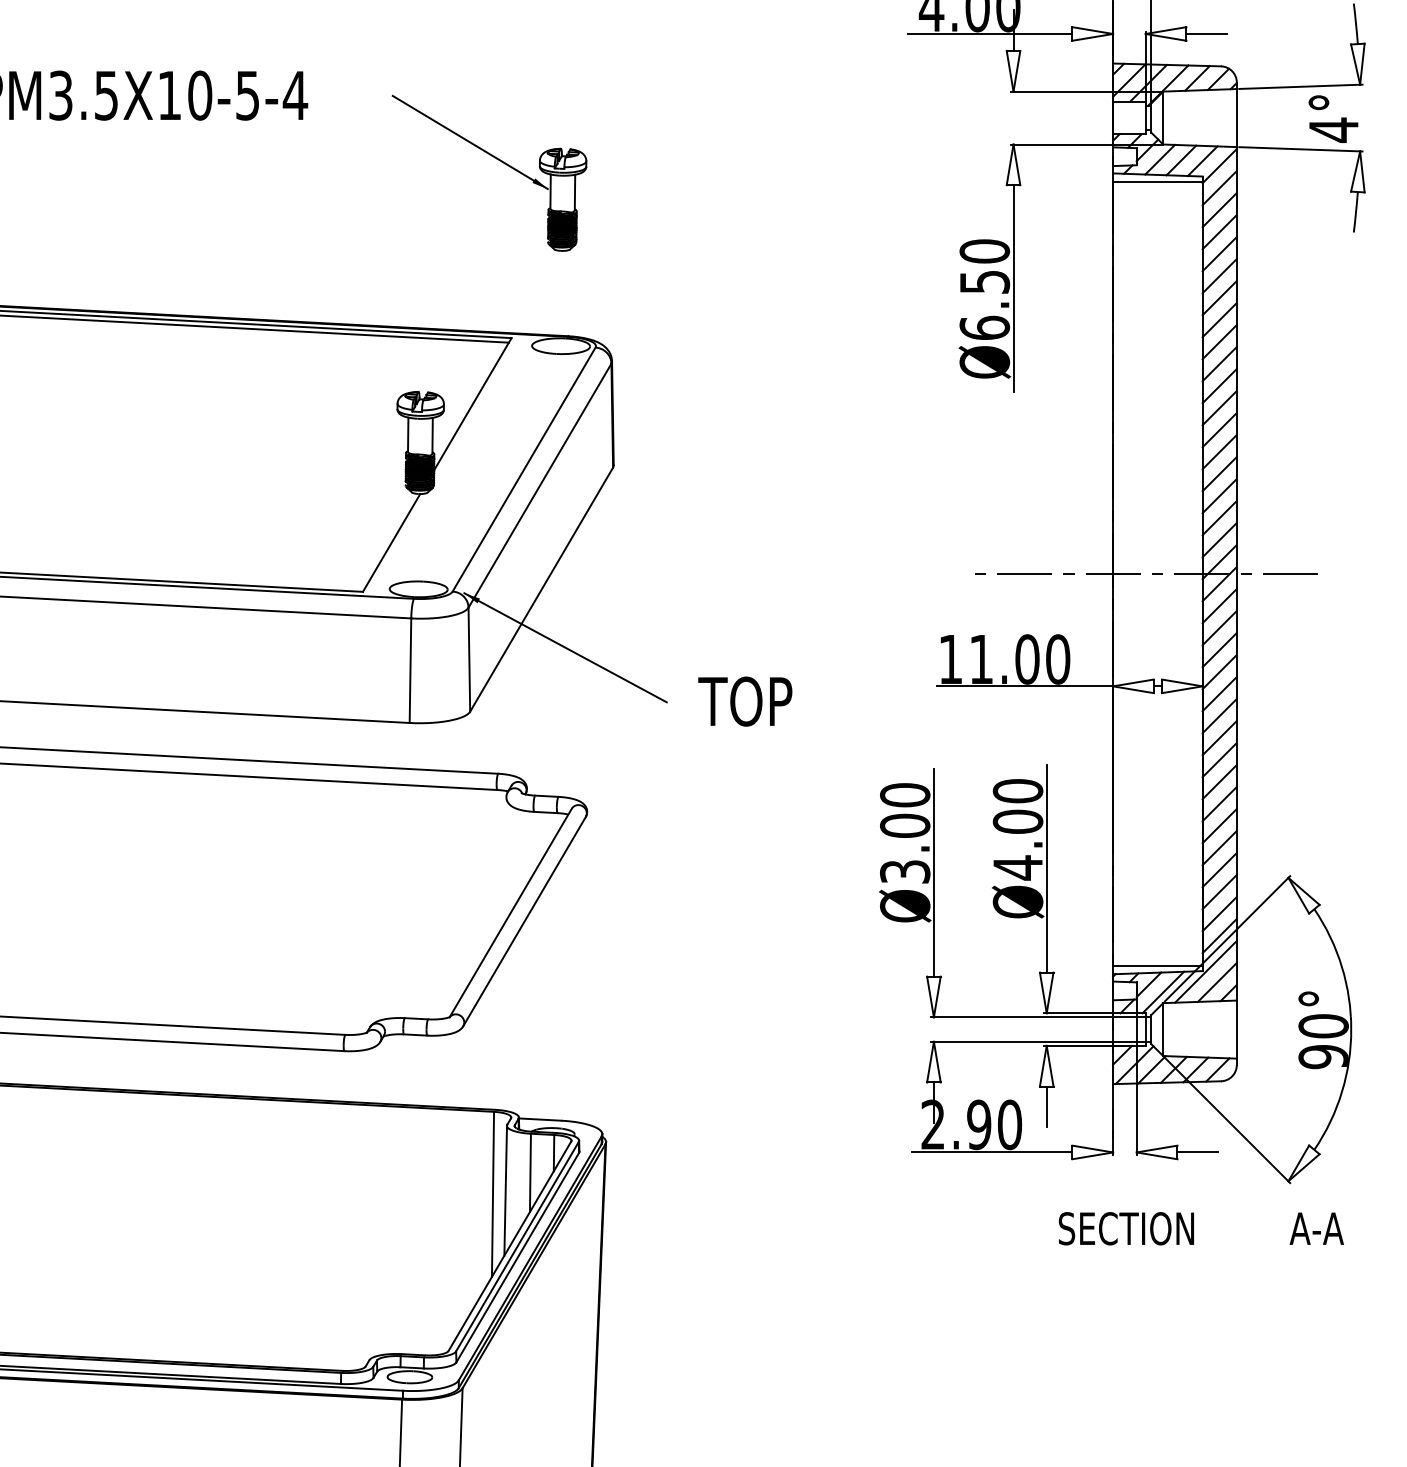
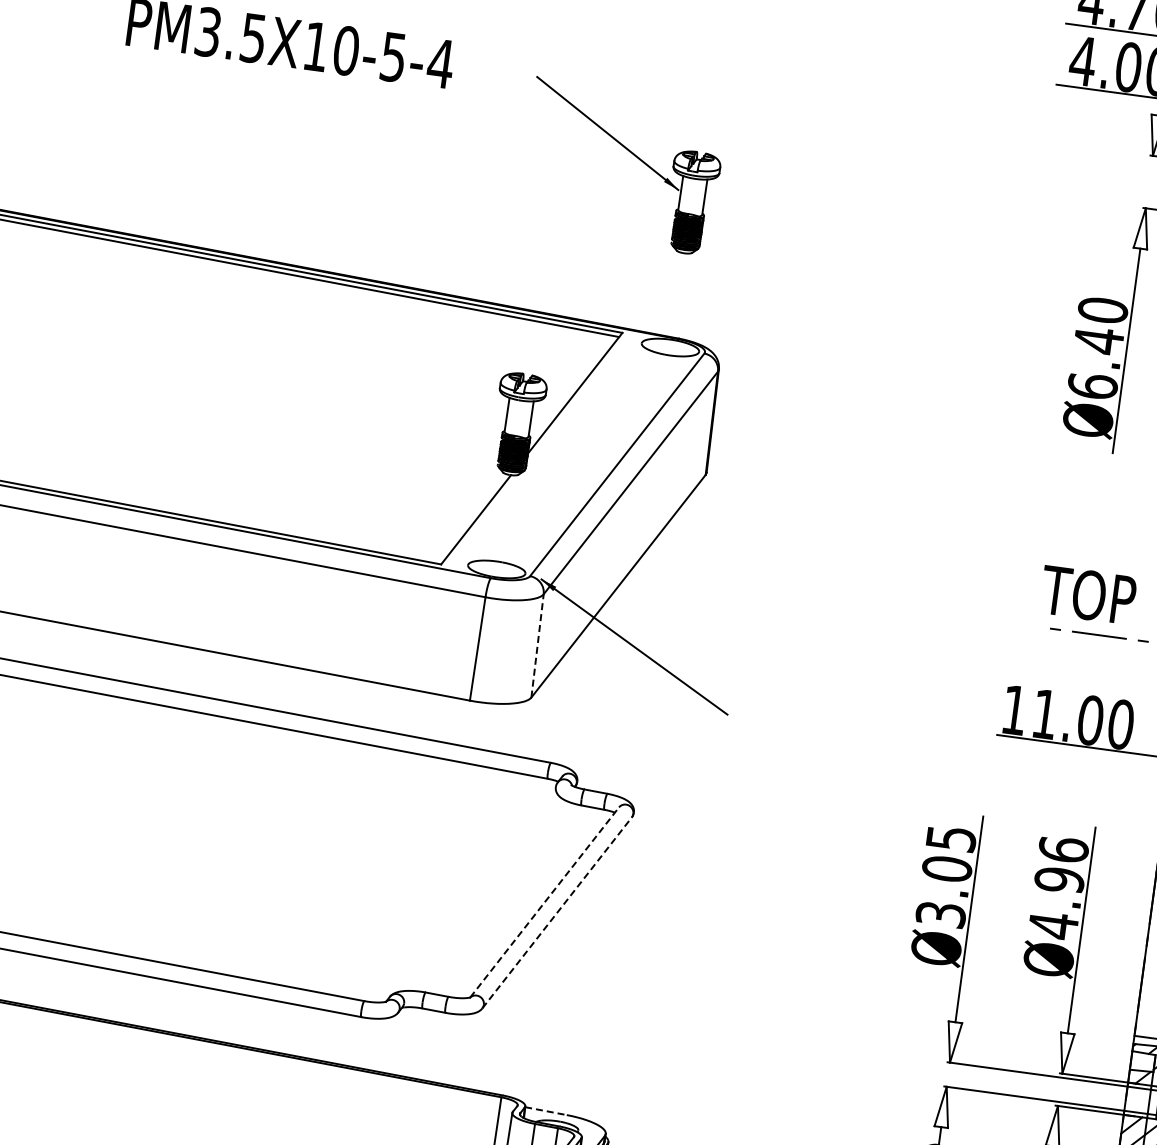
text: (985, 282) -> (1099, 341), Ø6.50 -> Ø6.40
line: (469, 659) -> (537, 645), solid -> dashed
text: (745, 701) -> (1088, 595), moved
text: (905, 795) -> (951, 838), Ø3.00 -> Ø3.05
text: (1017, 806) -> (1061, 864), Ø4.00 -> Ø4.96
line: (510, 912) -> (544, 901), solid -> dashed
line: (524, 921) -> (557, 912), solid -> dashed
line: (540, 1119) -> (546, 1111), solid -> dashed

